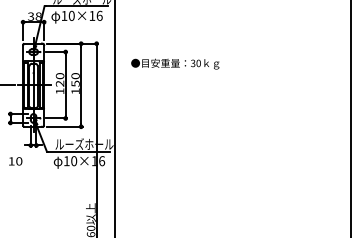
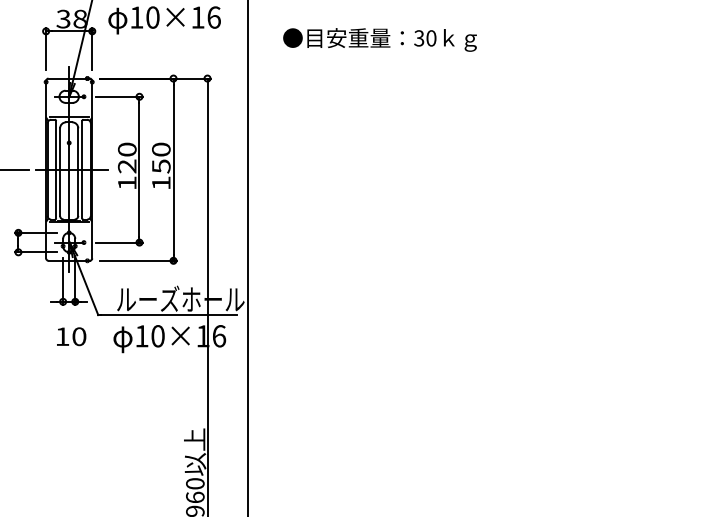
text: (175, 63) -> (380, 38), moved
text: (15, 161) -> (71, 336), moved

